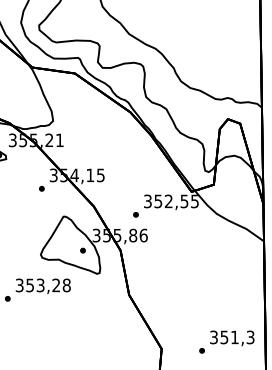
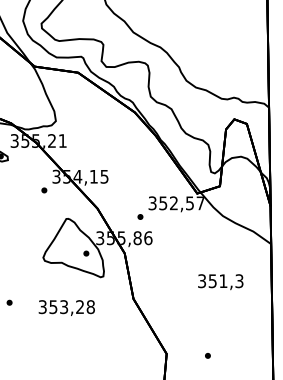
text: (194, 201) -> (200, 203), 352,55 -> 352,57
text: (42, 285) -> (66, 307), moved
text: (232, 338) -> (220, 282), moved

